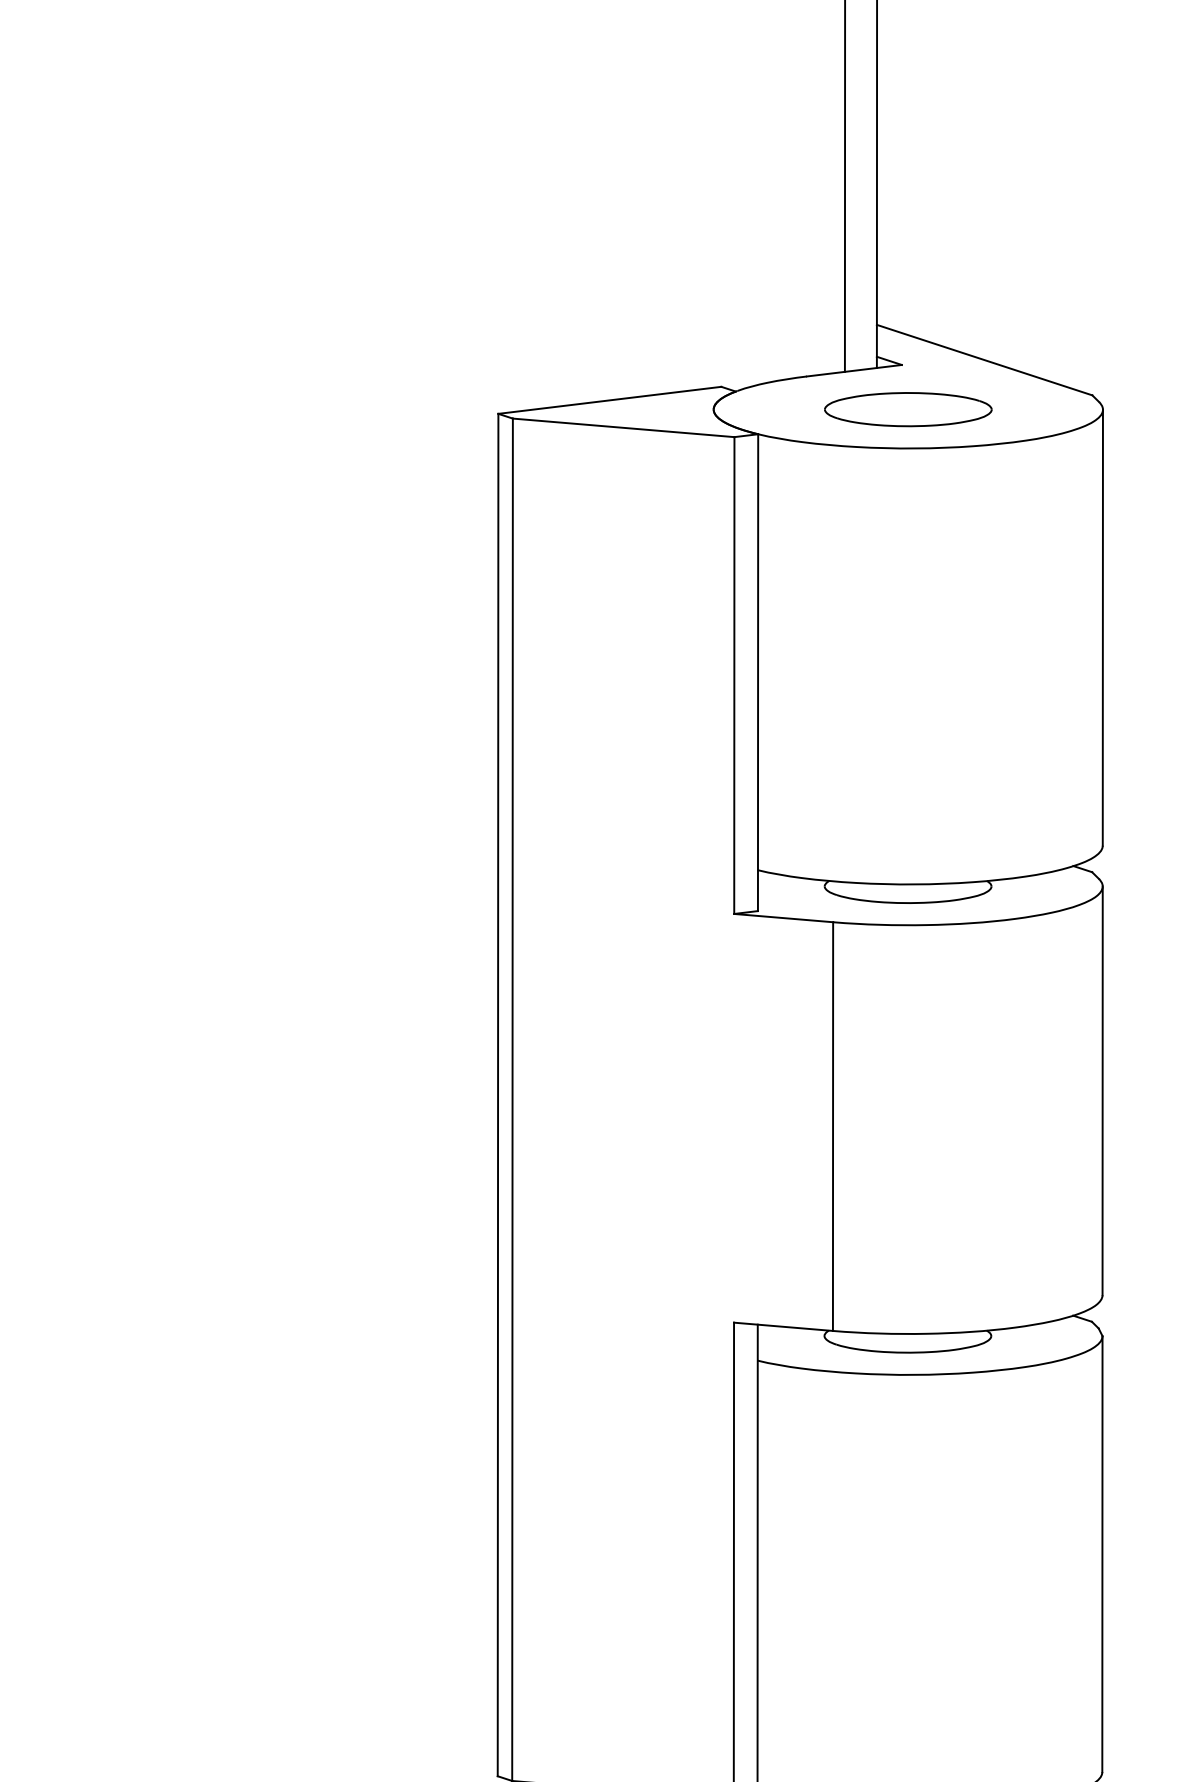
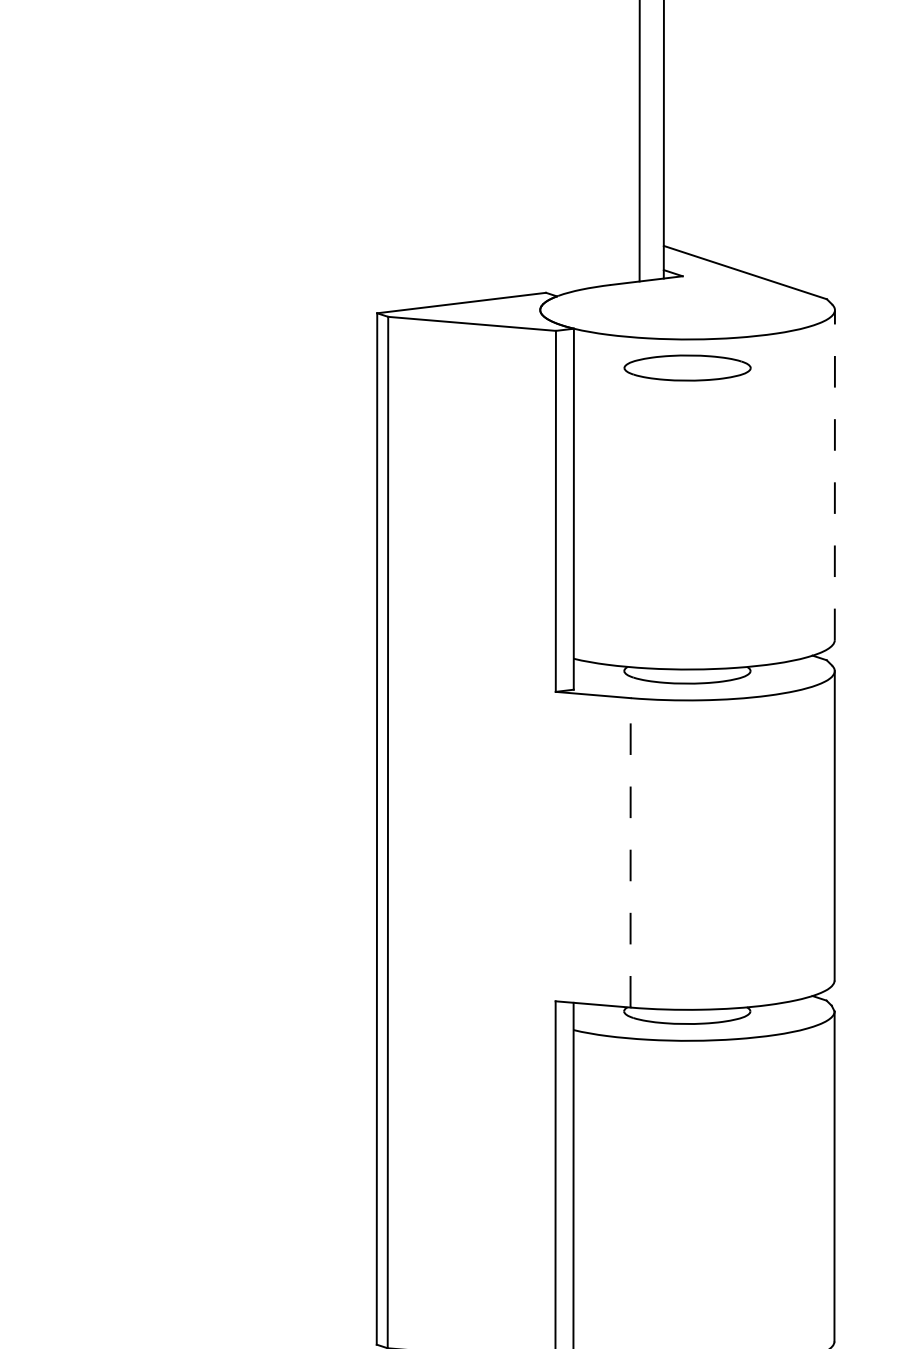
part: (908, 408) -> (687, 367), moved
line: (1102, 626) -> (834, 474), solid -> dashed
line: (832, 1126) -> (630, 852), solid -> dashed

